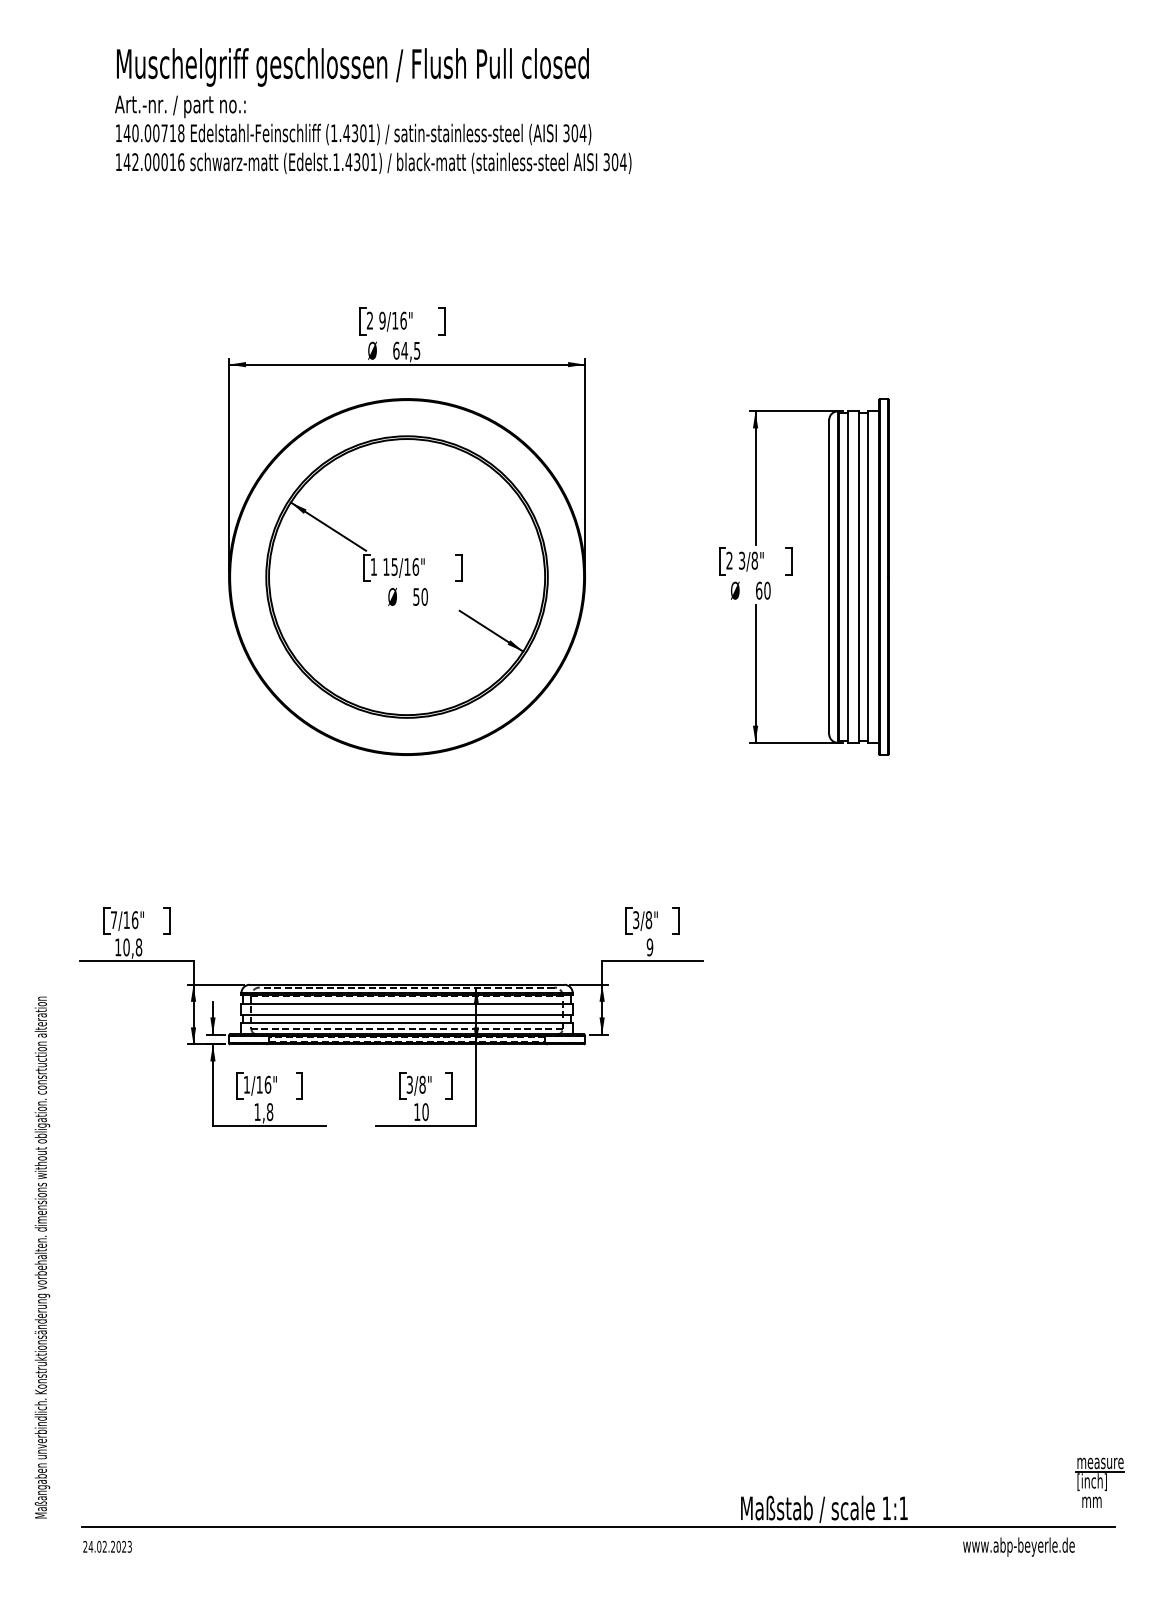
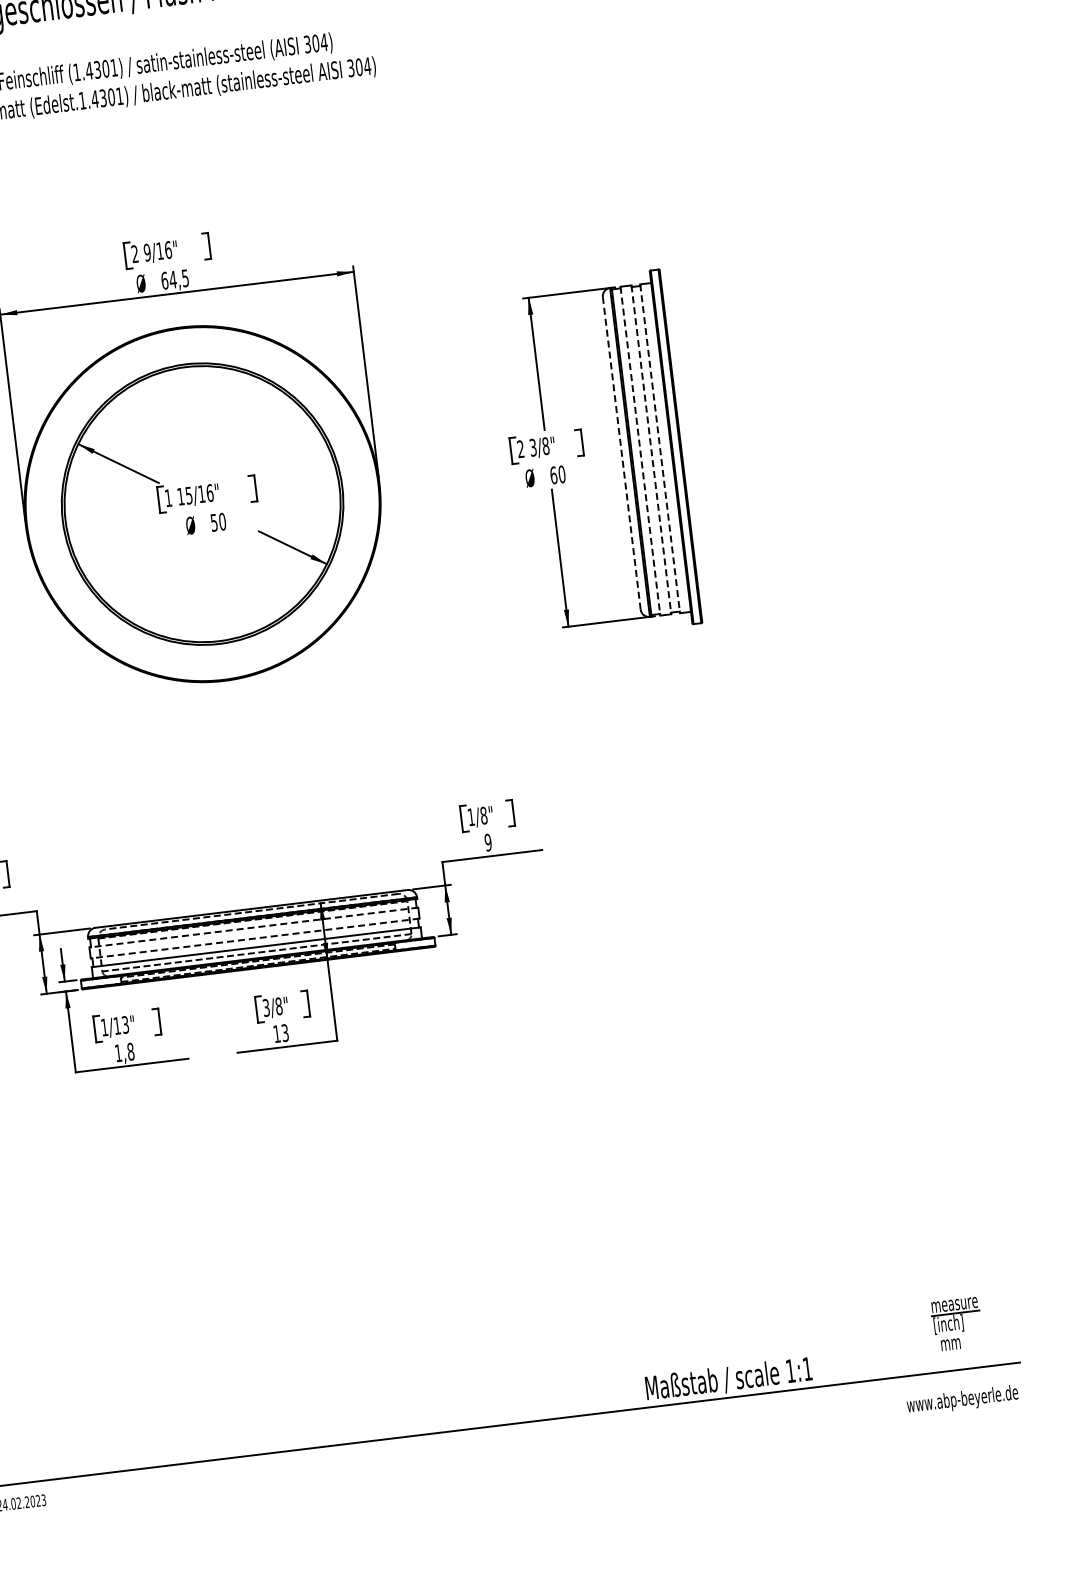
line: (829, 576) -> (621, 452), solid -> dashed
line: (848, 577) -> (640, 451), solid -> dashed
line: (859, 577) -> (651, 450), solid -> dashed
line: (867, 577) -> (659, 449), solid -> dashed
text: (636, 920) -> (471, 817), 3/8" -> 1/8"
line: (407, 1003) -> (254, 927), solid -> dashed
line: (407, 1014) -> (255, 938), solid -> dashed
text: (267, 1084) -> (125, 1024), 1/16" -> 1/13"
text: (425, 1112) -> (285, 1033), 10 -> 13
part: (1099, 1482) -> (955, 1324), moved
text: (1018, 1546) -> (962, 1399), moved

